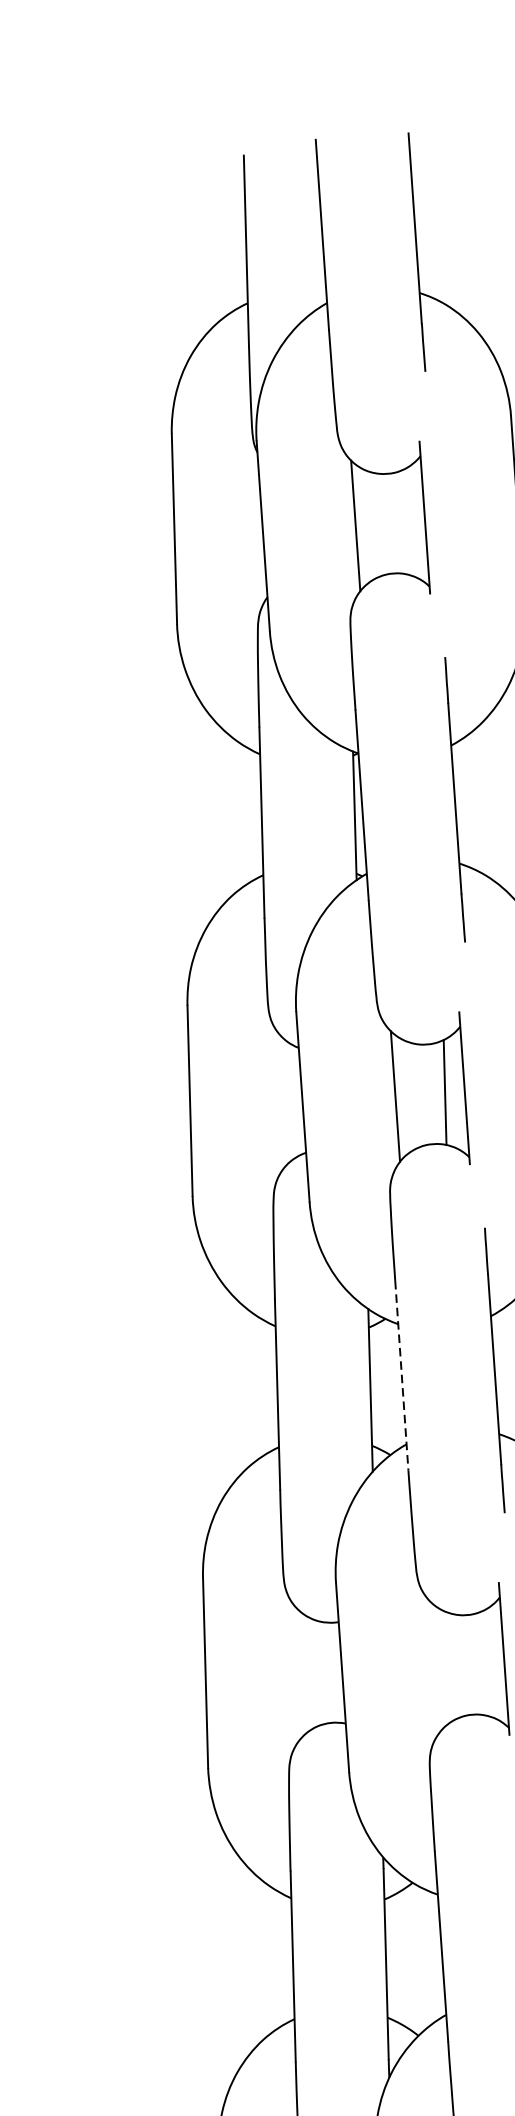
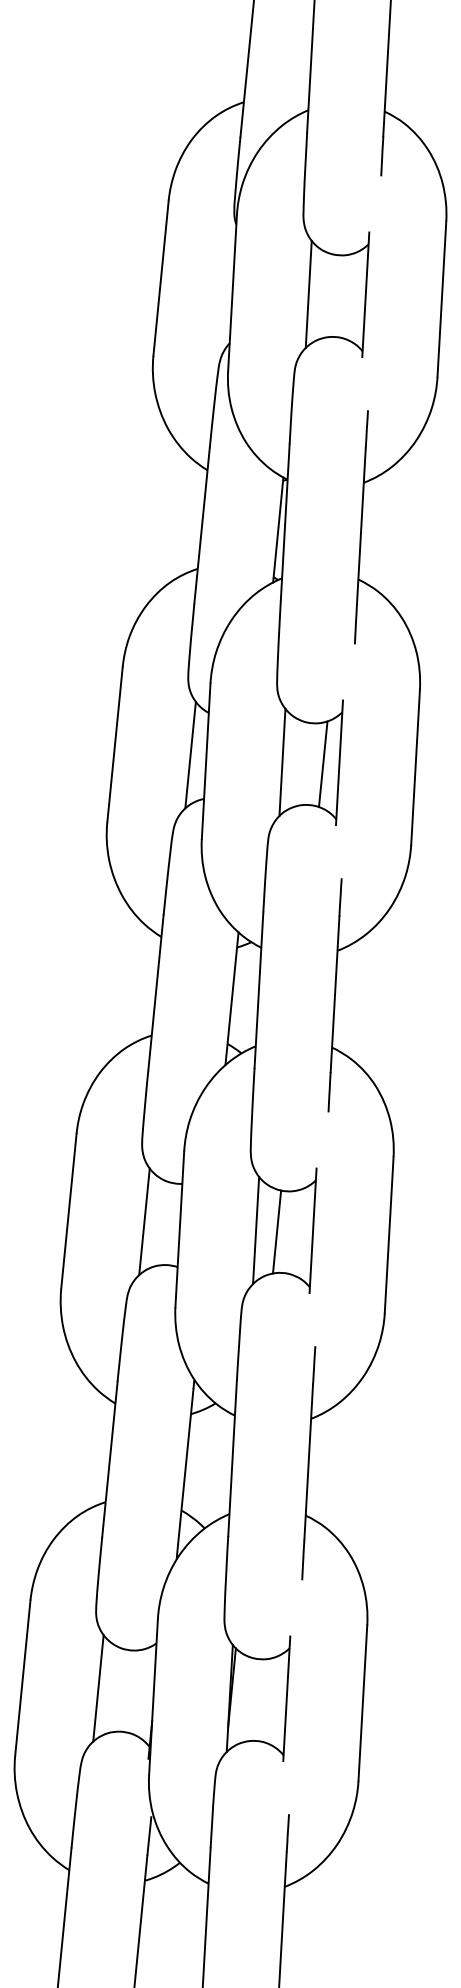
line: (282, 1101) -> (190, 754), added
line: (401, 1376) -> (258, 990), dashed -> solid
line: (459, 1665) -> (276, 1231), added
line: (435, 1667) -> (256, 1230), added
line: (298, 1673) -> (144, 1221), added

